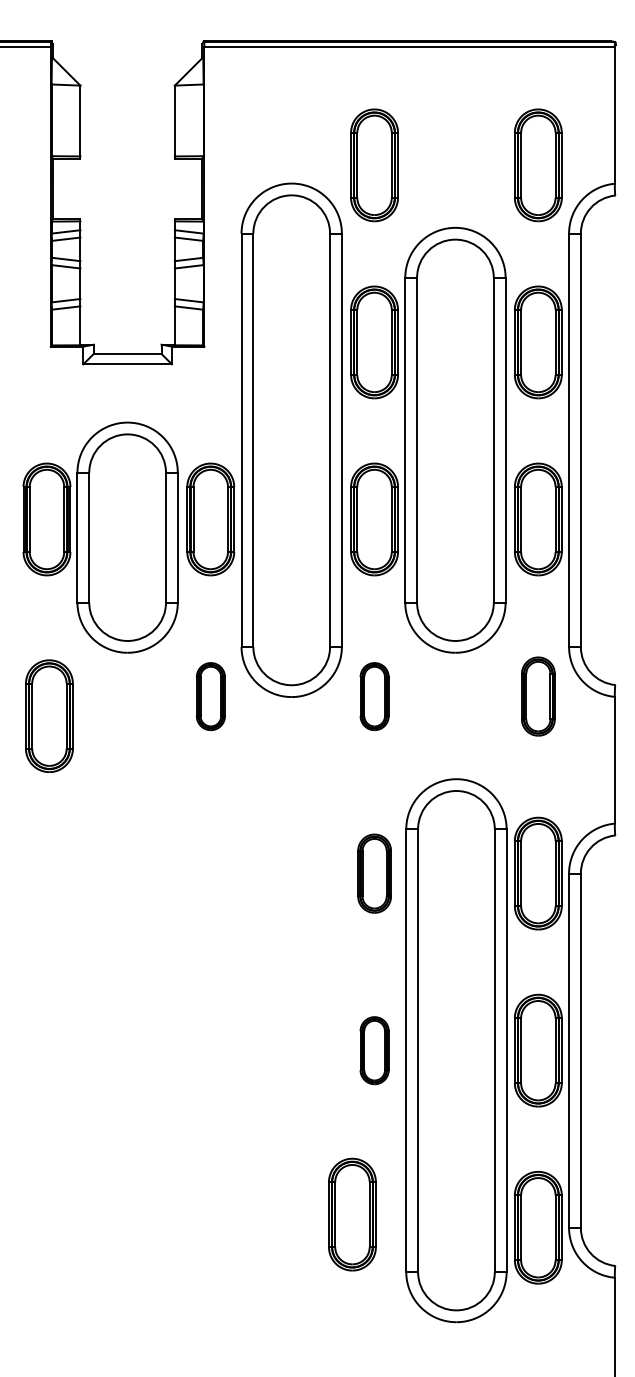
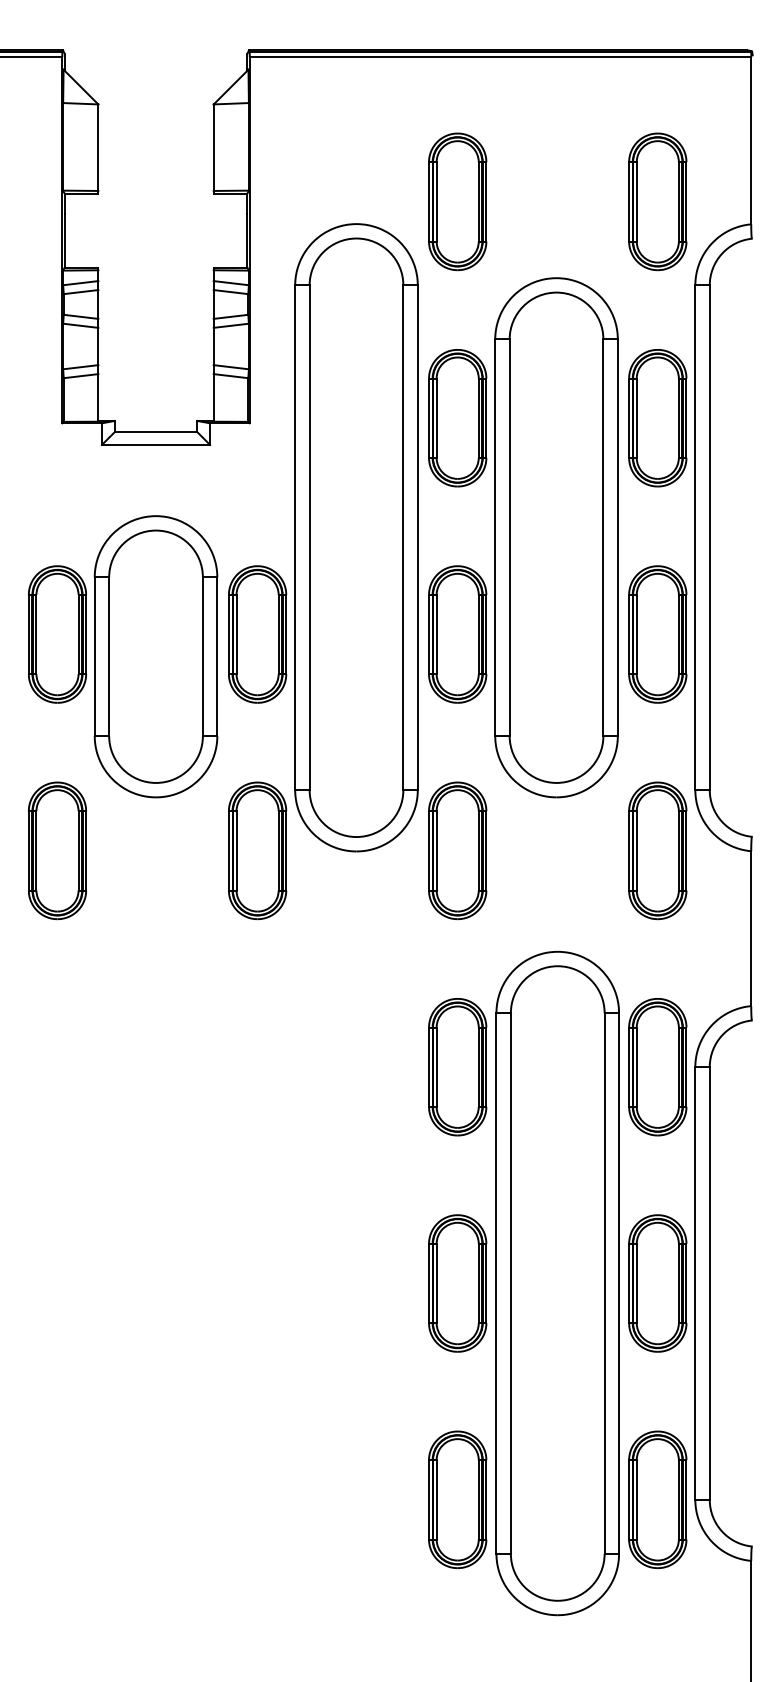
part: (210, 696) -> (257, 850), size x1.67
part: (374, 696) -> (457, 850), size x1.67
part: (538, 696) -> (657, 850), size x1.43
part: (49, 715) -> (57, 850), moved
part: (374, 873) -> (457, 1067), size x1.43
part: (374, 1050) -> (457, 1283), size x1.67
part: (352, 1214) -> (457, 1499), moved

